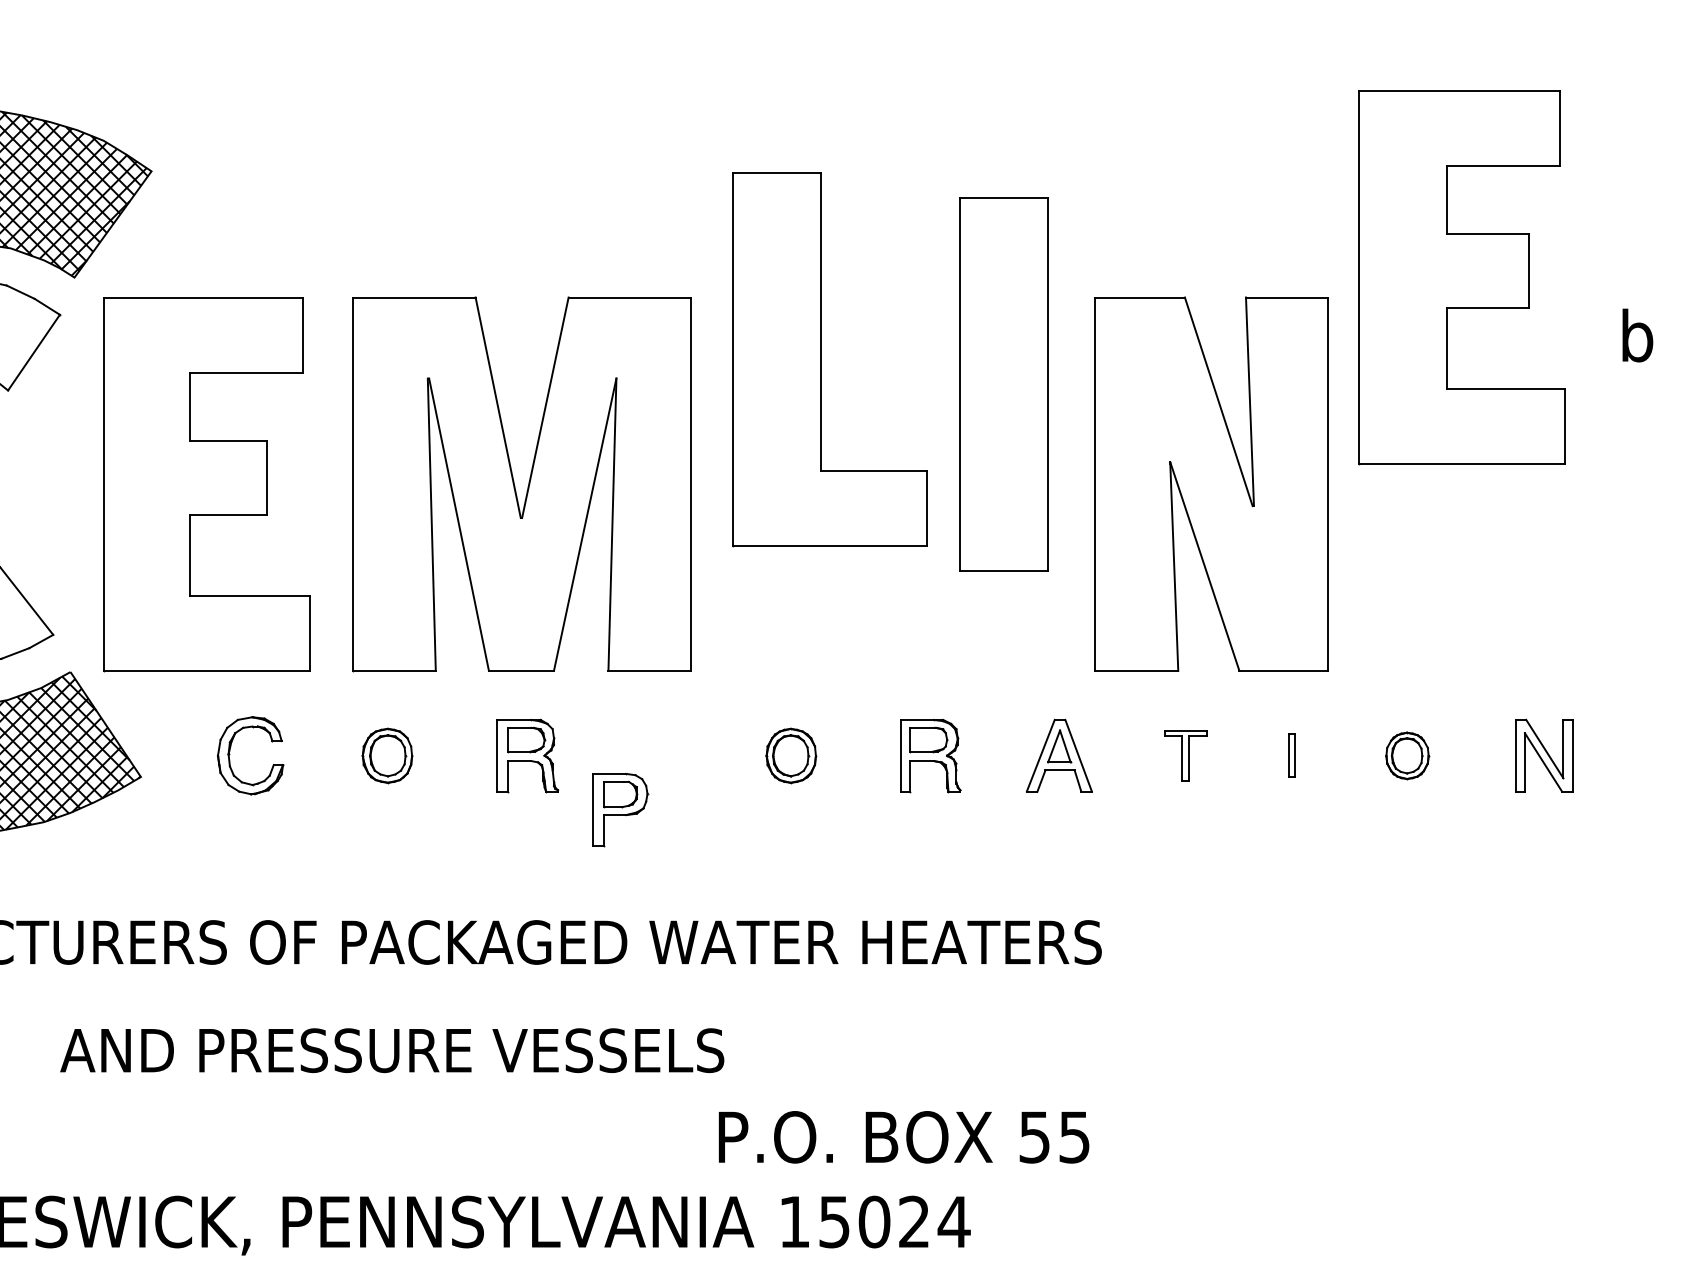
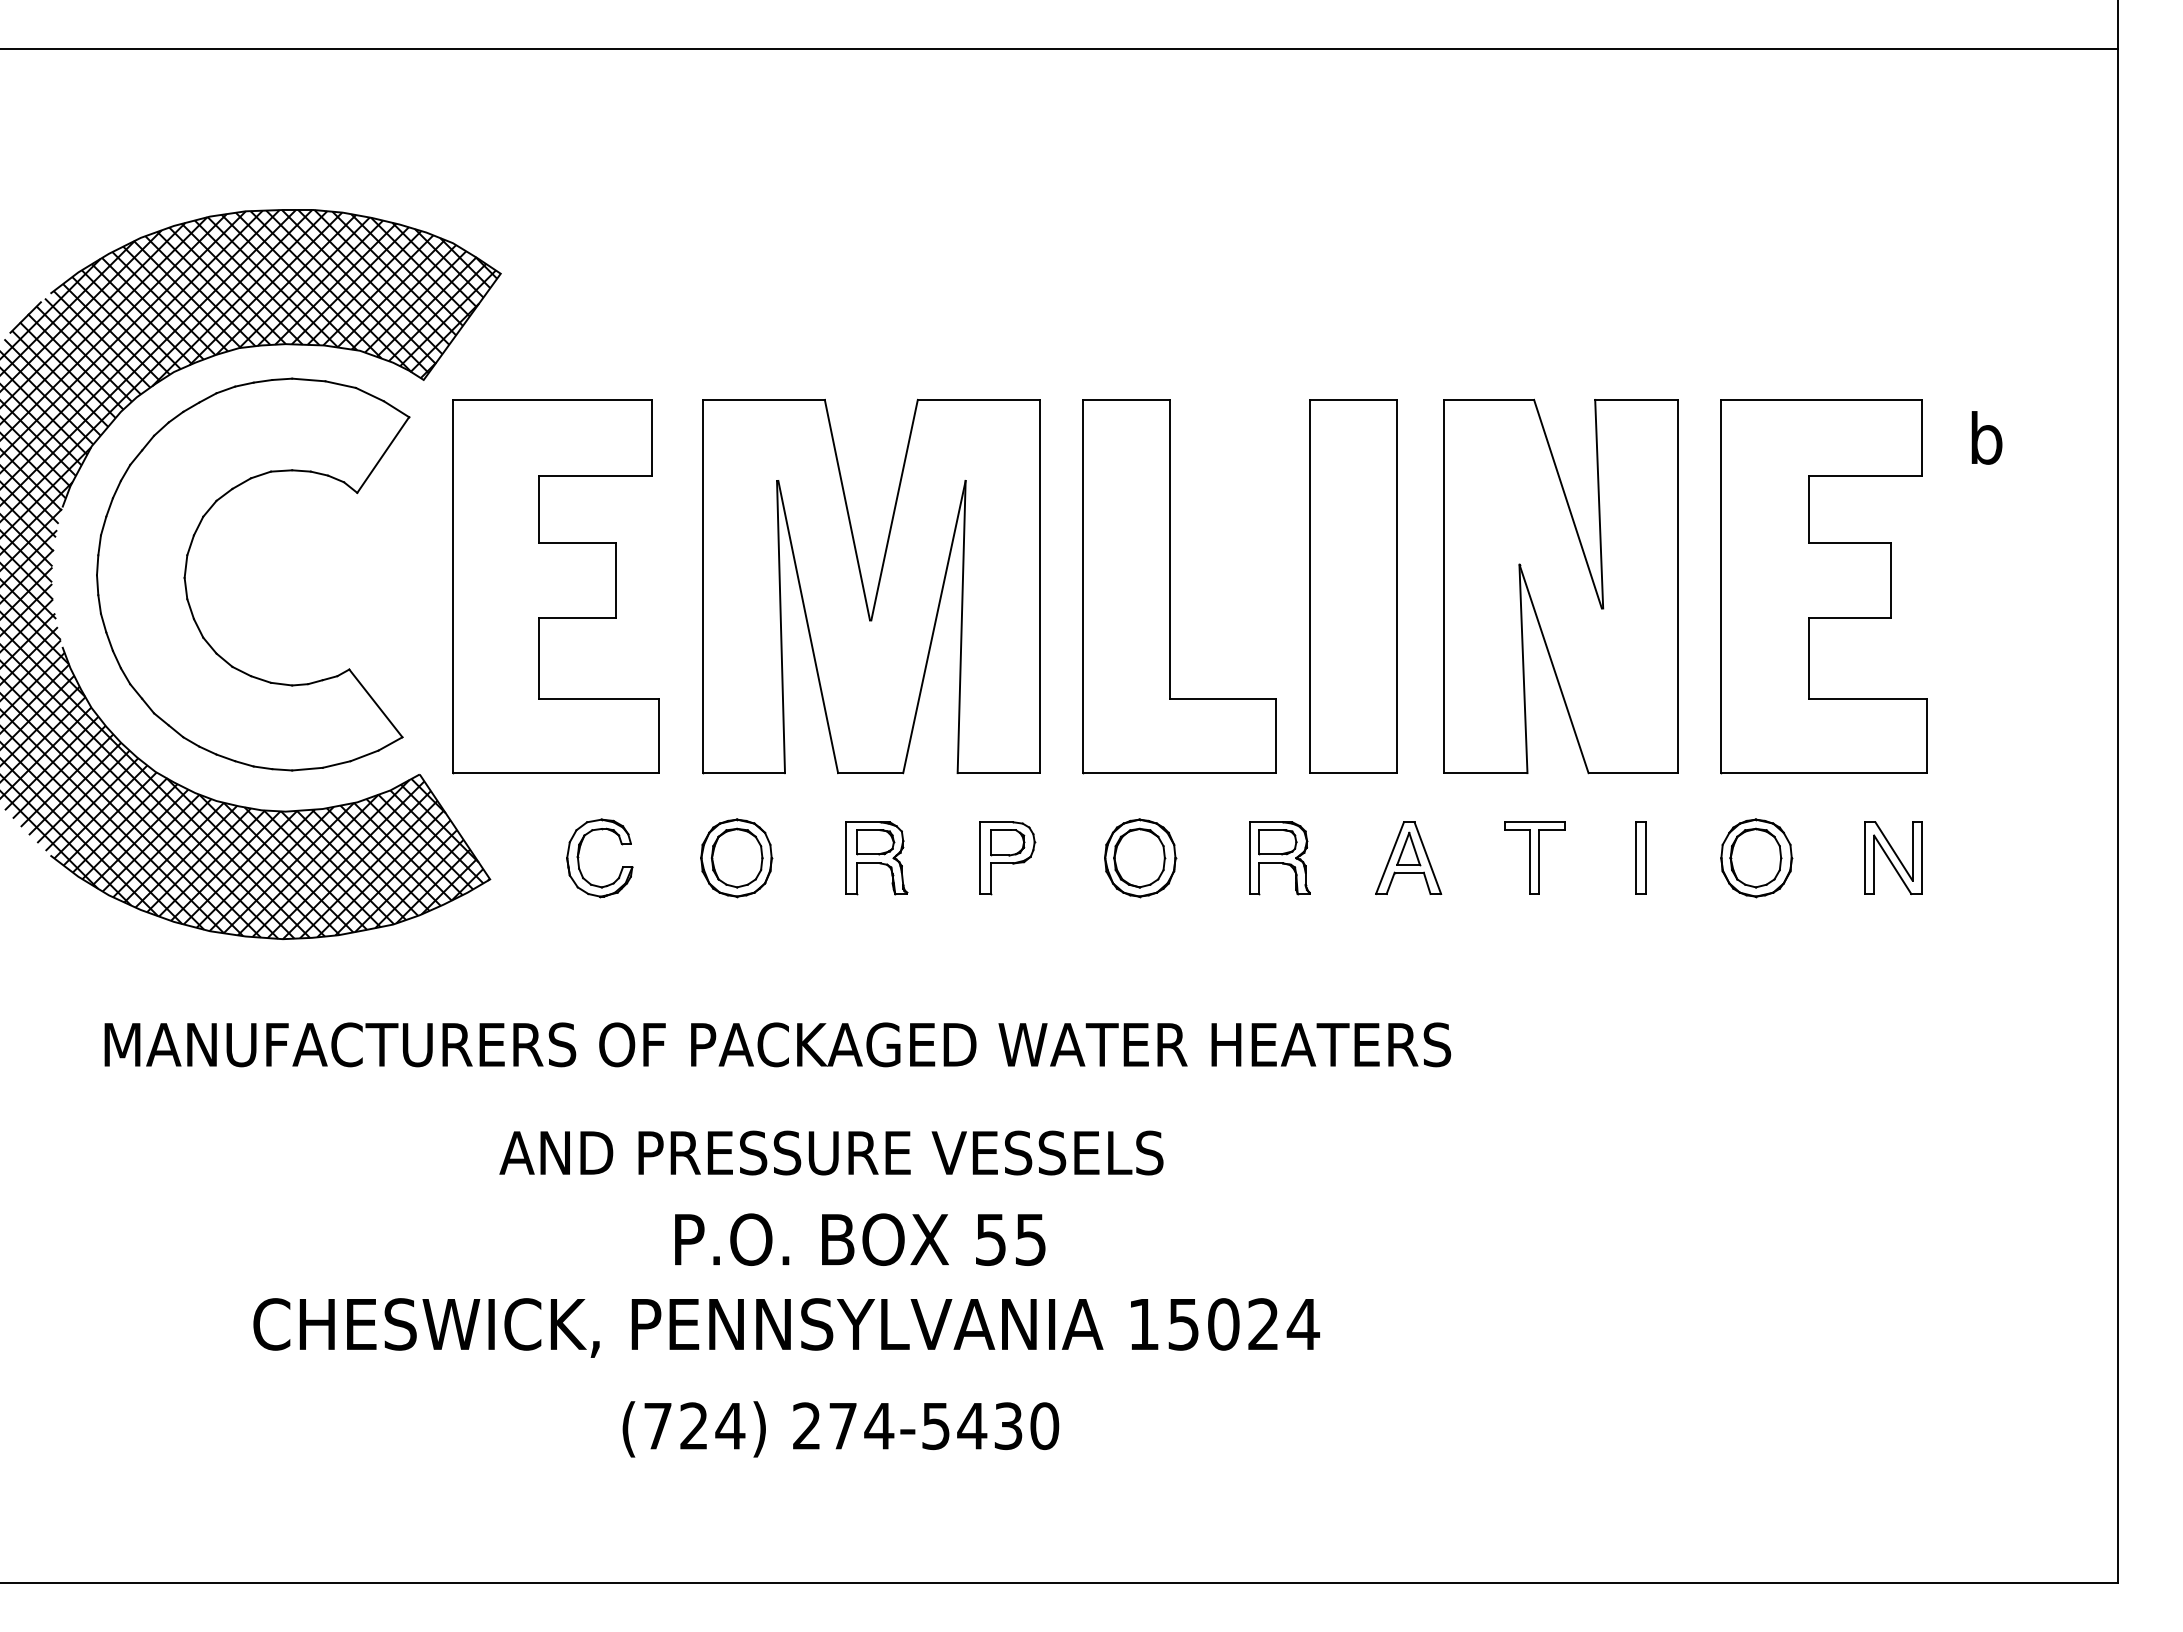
part: (1461, 277) -> (1823, 586), moved
part: (821, 359) -> (1170, 586), moved
part: (1004, 384) -> (1353, 586), moved
part: (1185, 755) -> (1534, 857), size x1.43
part: (1291, 755) -> (1640, 857), size x1.67
part: (387, 756) -> (736, 858), size x1.43
part: (791, 756) -> (1140, 858), size x1.43
part: (1407, 756) -> (1756, 858), size x1.67
part: (620, 810) -> (1007, 858), moved
text: (392, 1050) -> (831, 1152), moved
text: (904, 1137) -> (860, 1239), moved

